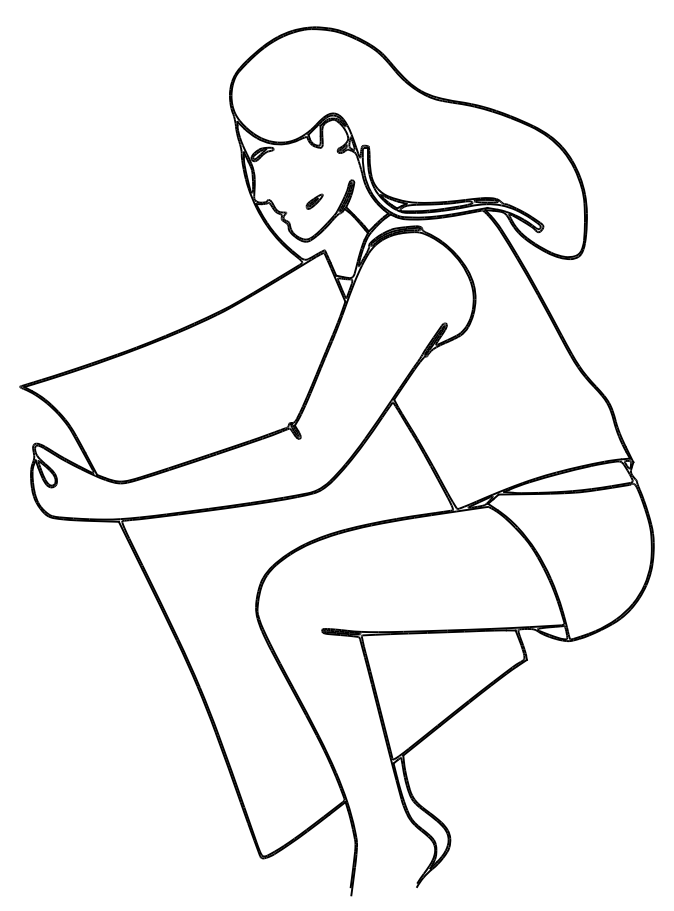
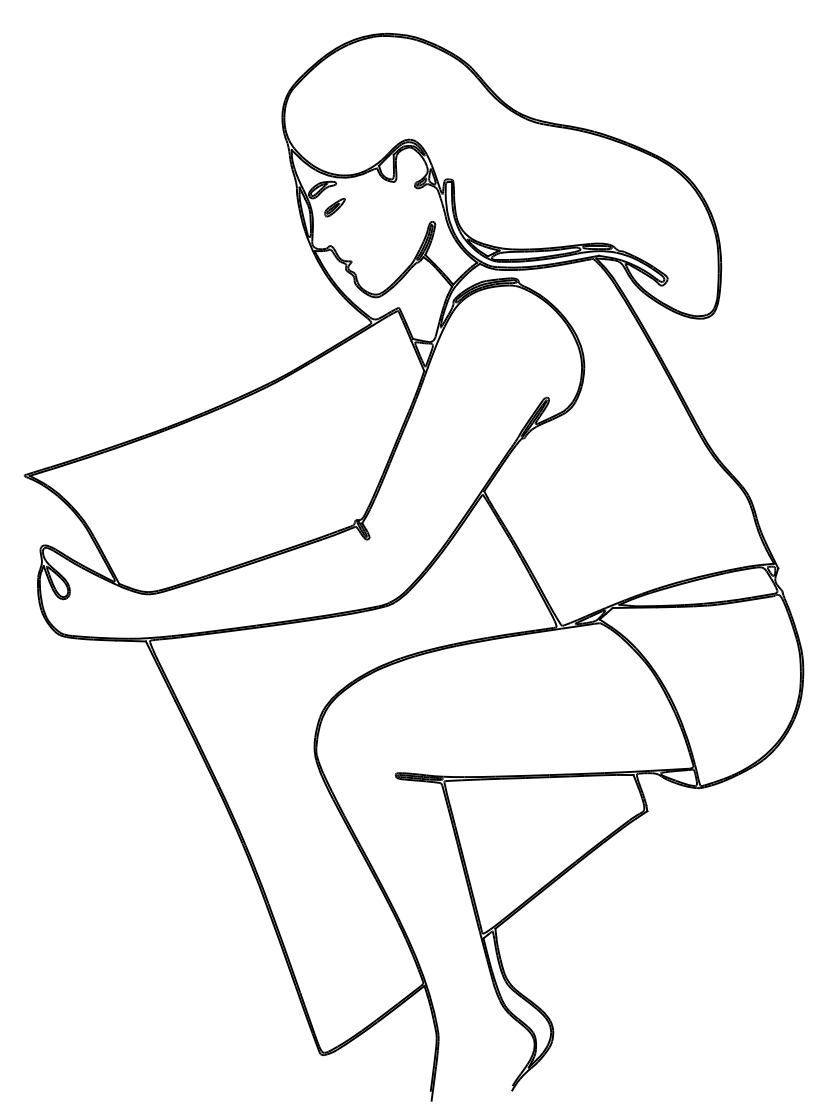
part: (314, 201) -> (334, 207), moved

